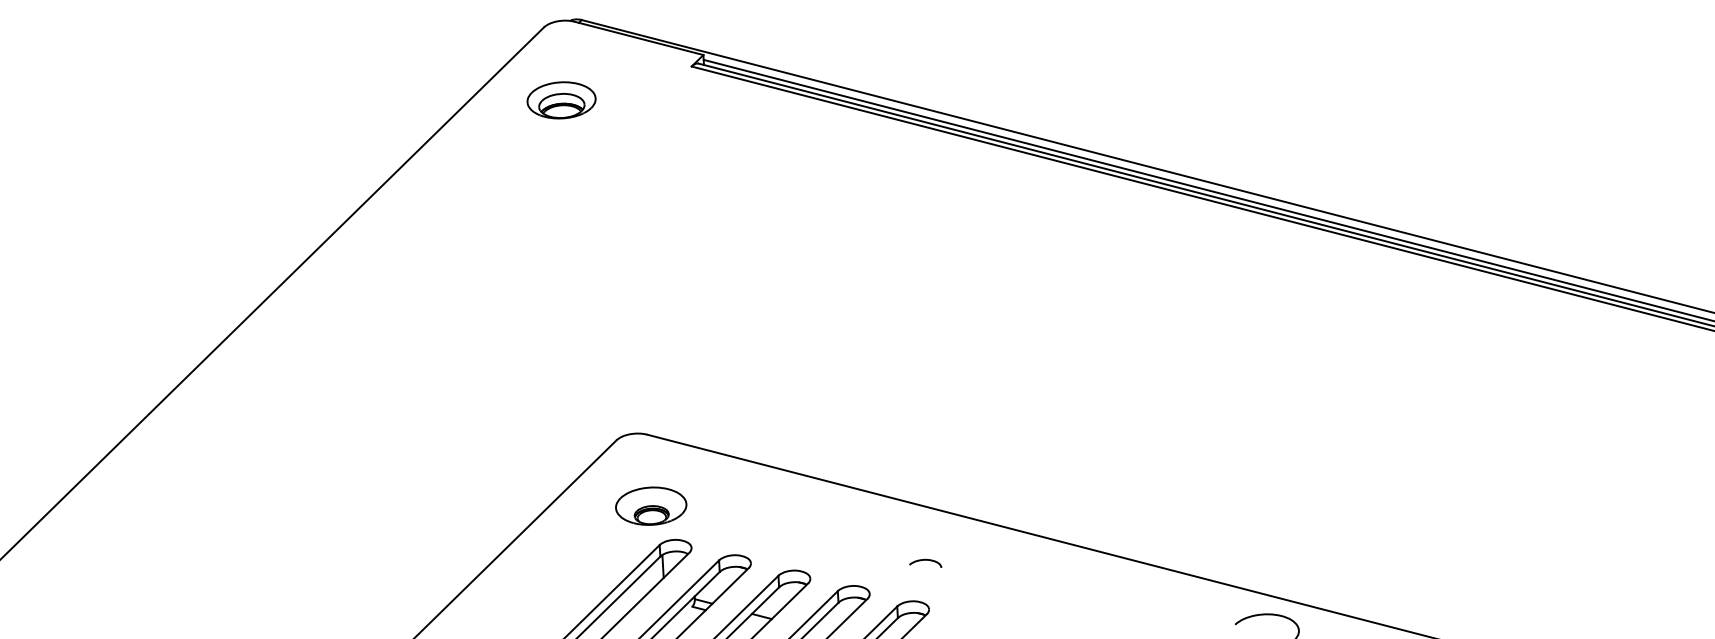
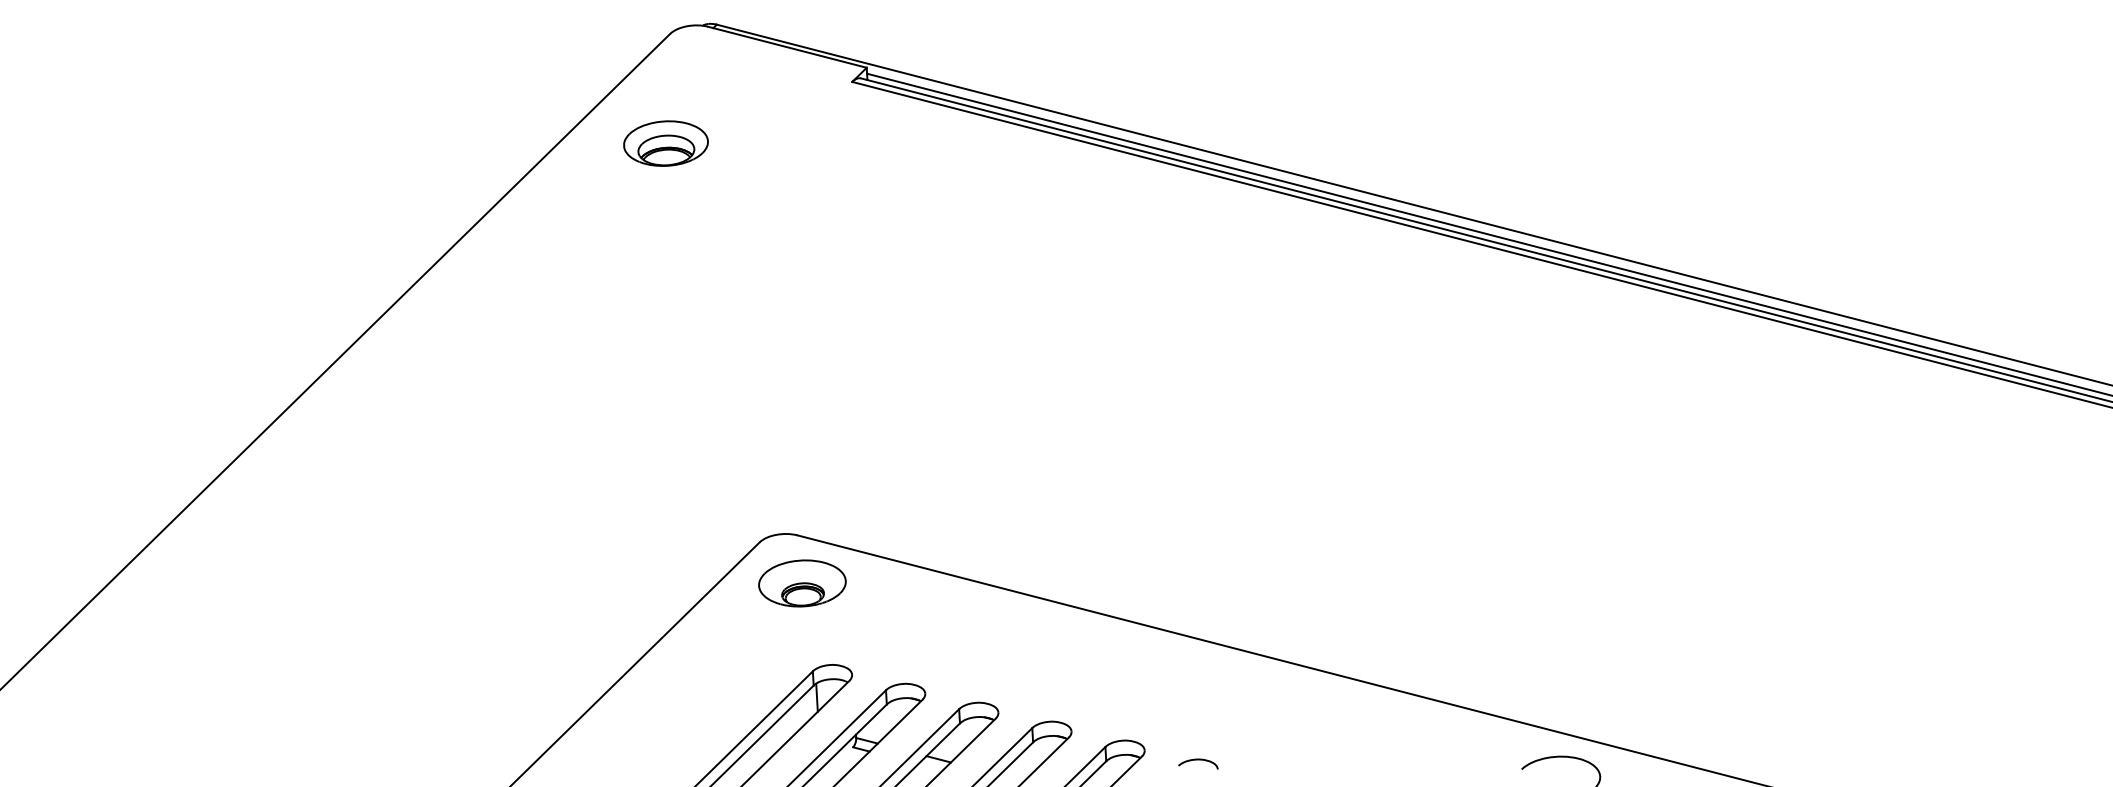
part: (561, 100) -> (665, 143), moved
part: (651, 506) -> (802, 583), moved
curve: (925, 560) -> (1198, 760), moved

